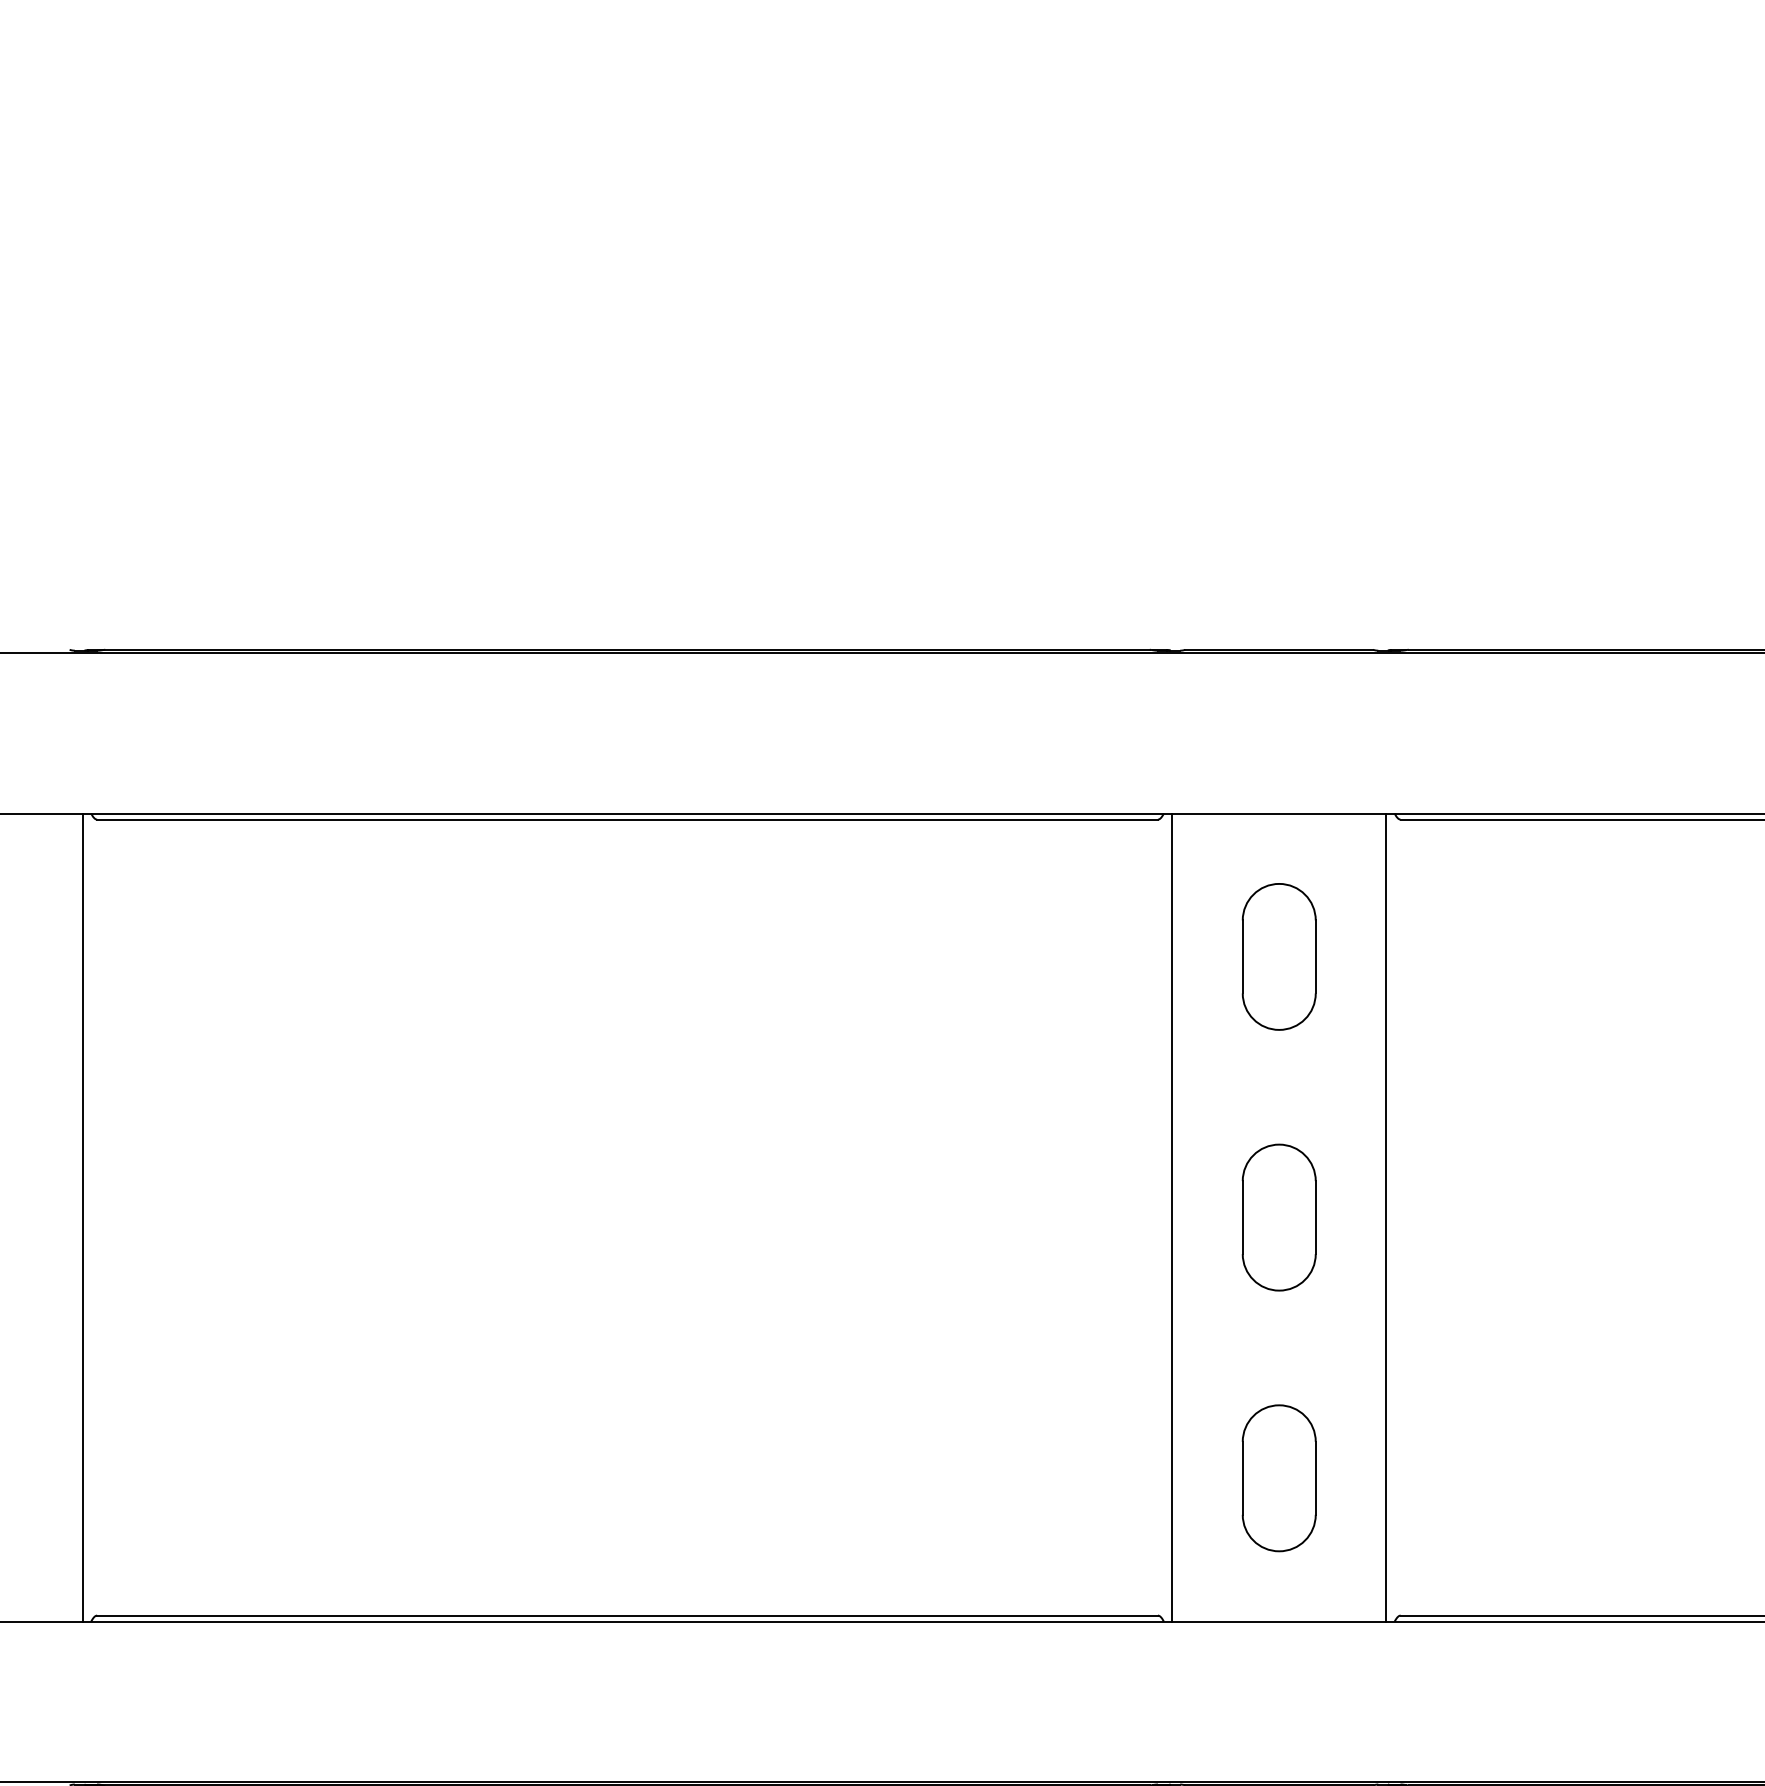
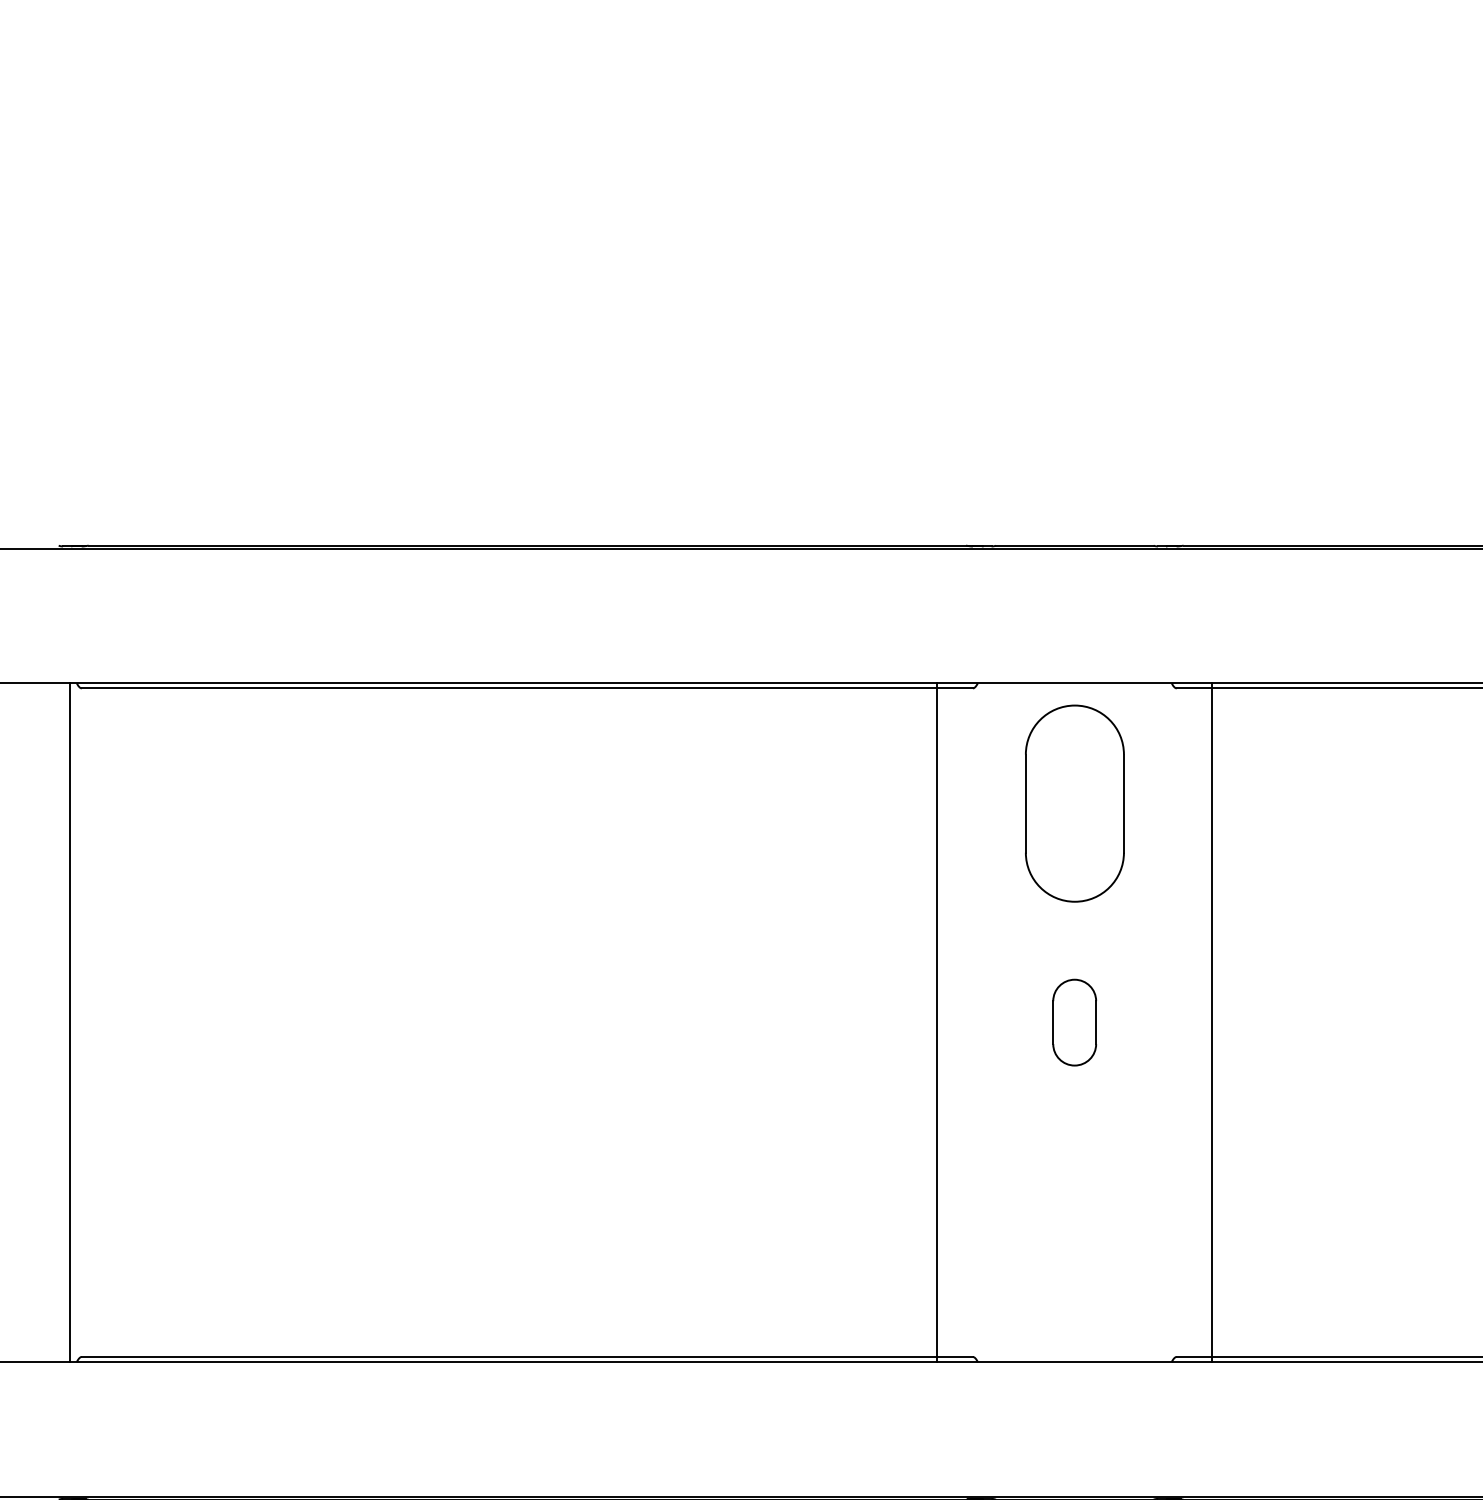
part: (1278, 956) -> (1074, 803), size x1.6
line: (1172, 1217) -> (937, 1022), moved
part: (1278, 1217) -> (1074, 1022), size x0.7
line: (1386, 1217) -> (1211, 1022), moved
part: (1278, 1478) -> (1074, 1241), removed

